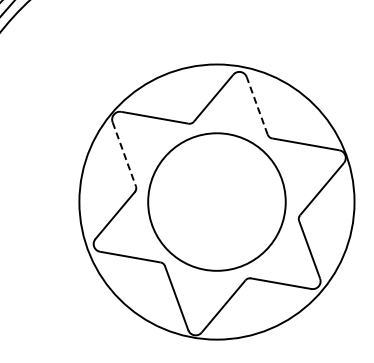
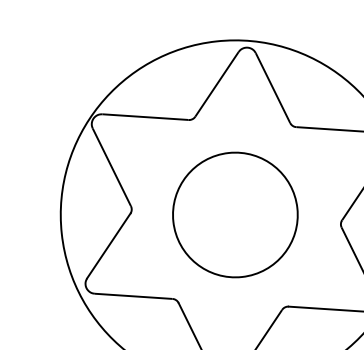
line: (257, 105) -> (273, 87), dashed -> solid
line: (124, 154) -> (112, 167), dashed -> solid
circle: (216, 201) -> (234, 214), size x0.71

